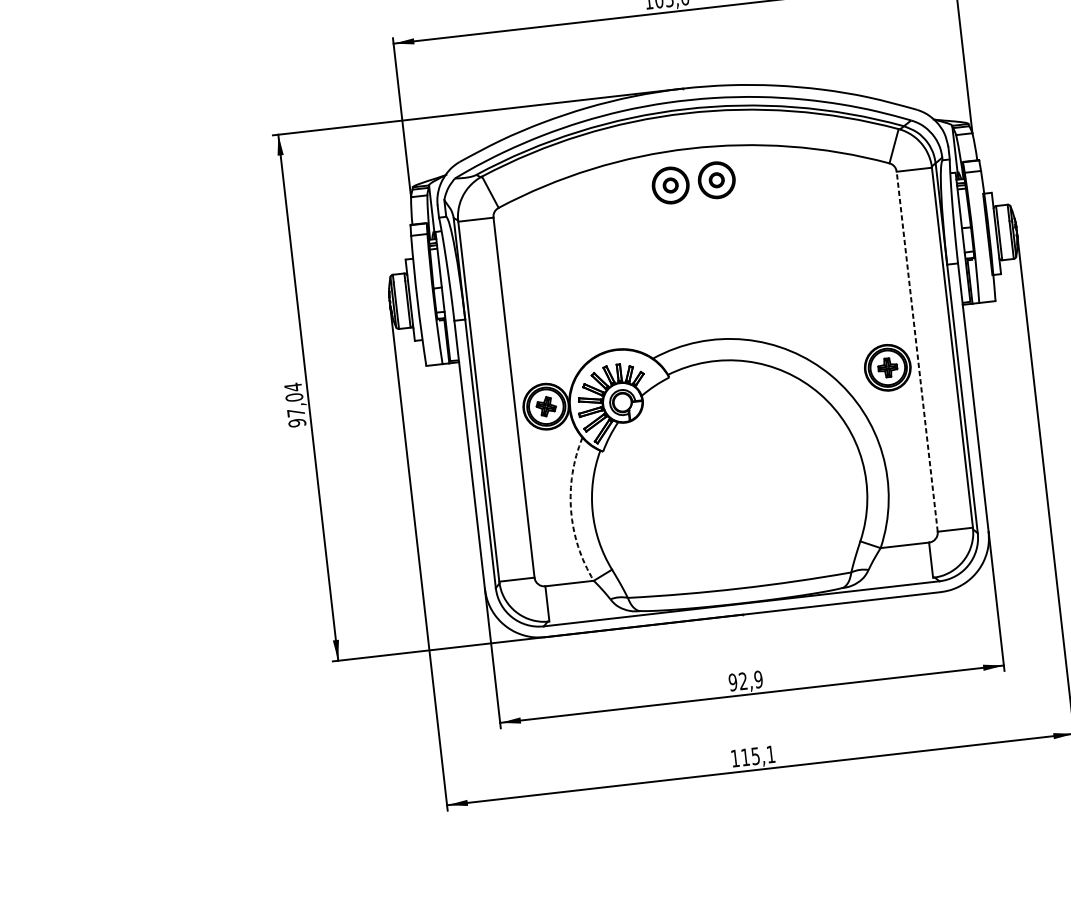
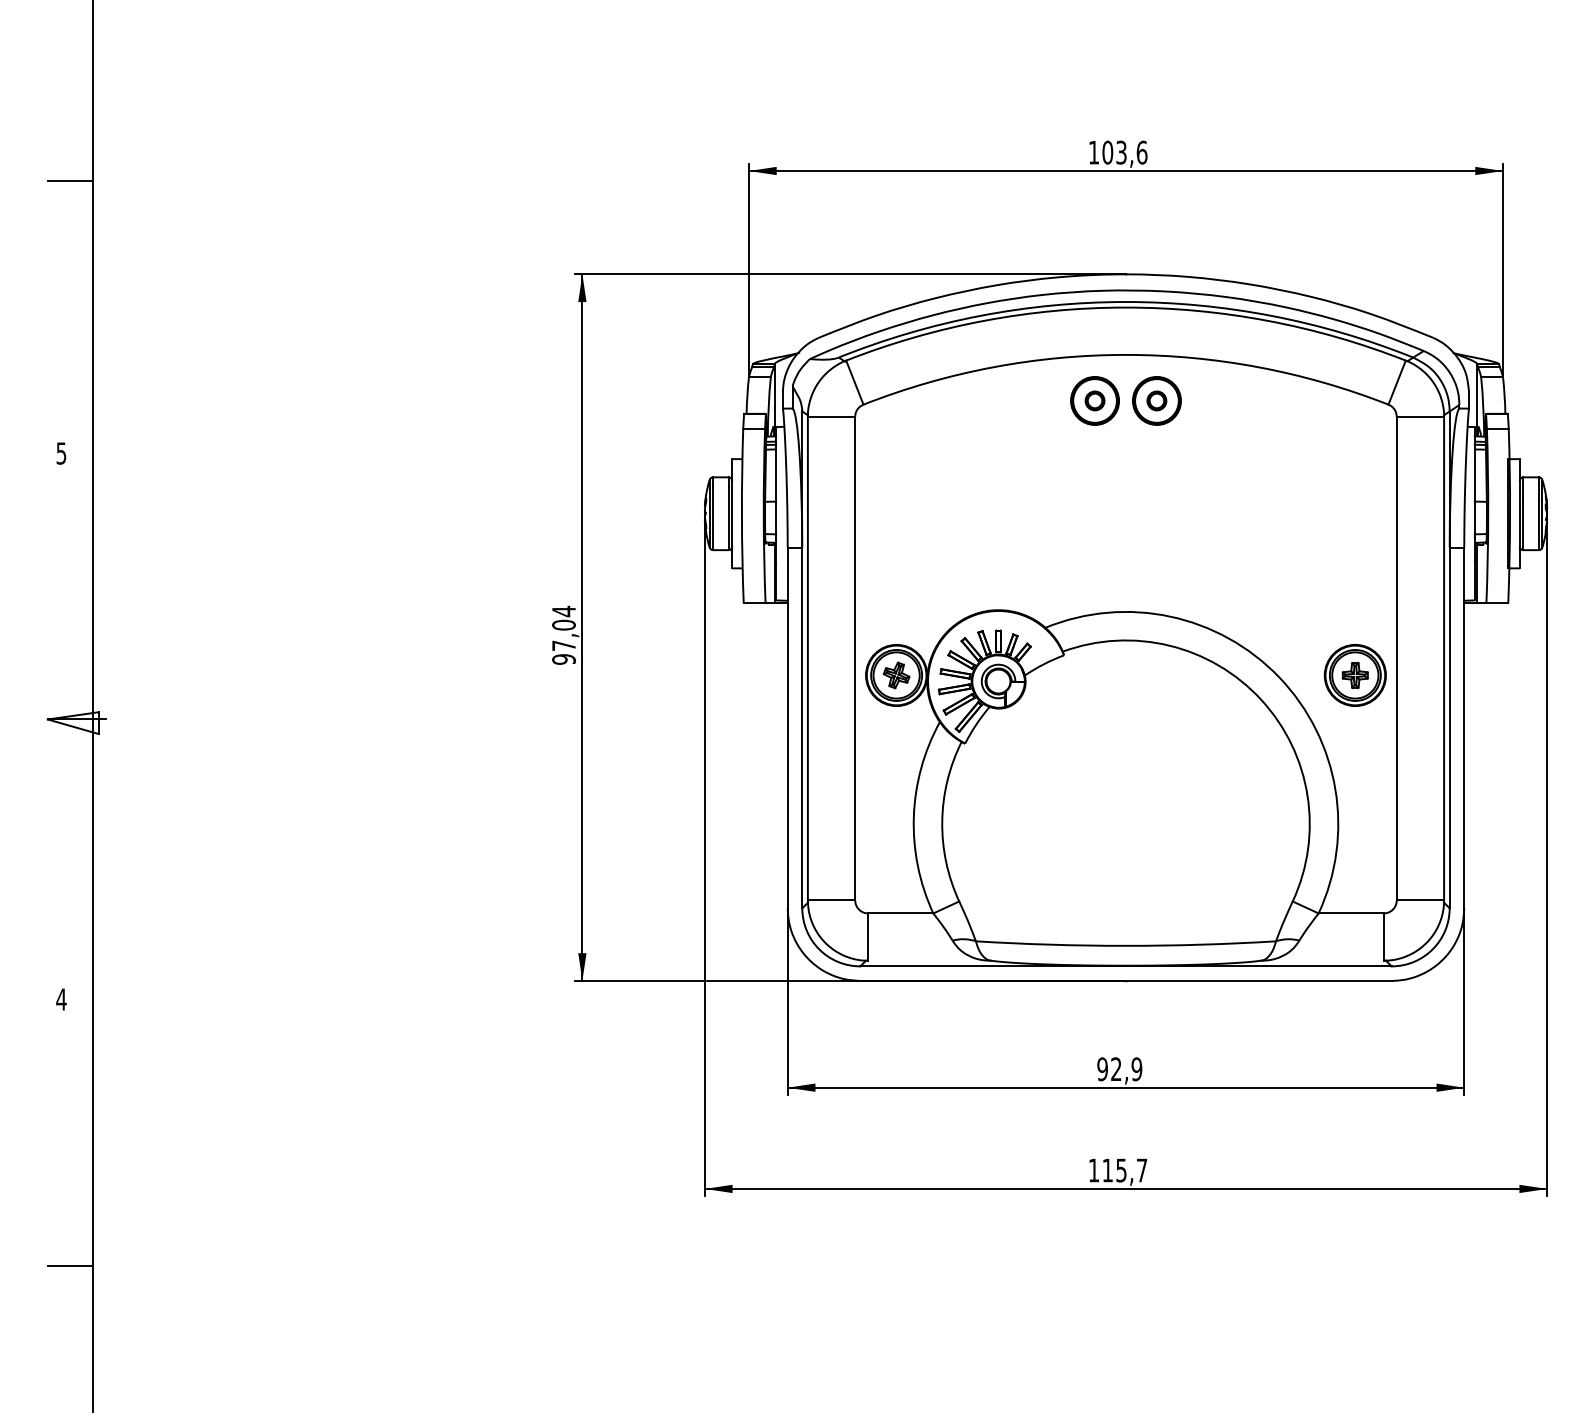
line: (917, 351) -> (1396, 658), dashed -> solid
arc: (570, 511) -> (913, 817), dashed -> solid
text: (771, 754) -> (1142, 1170), 115,1 -> 115,7

